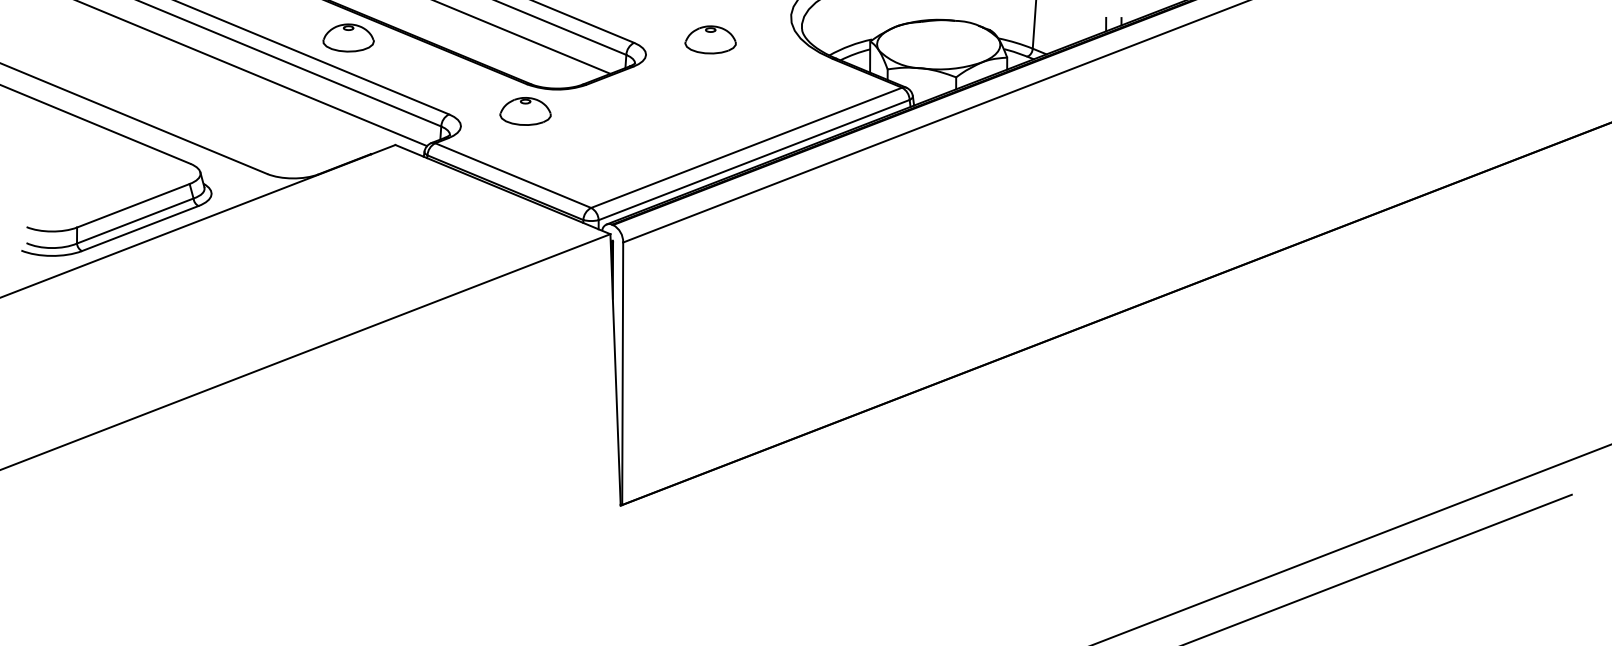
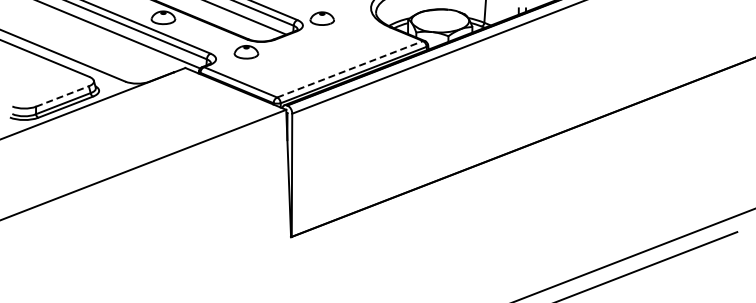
part: (709, 39) -> (321, 18), moved
line: (747, 148) -> (350, 69), solid -> dashed
line: (133, 205) -> (62, 96), solid -> dashed

